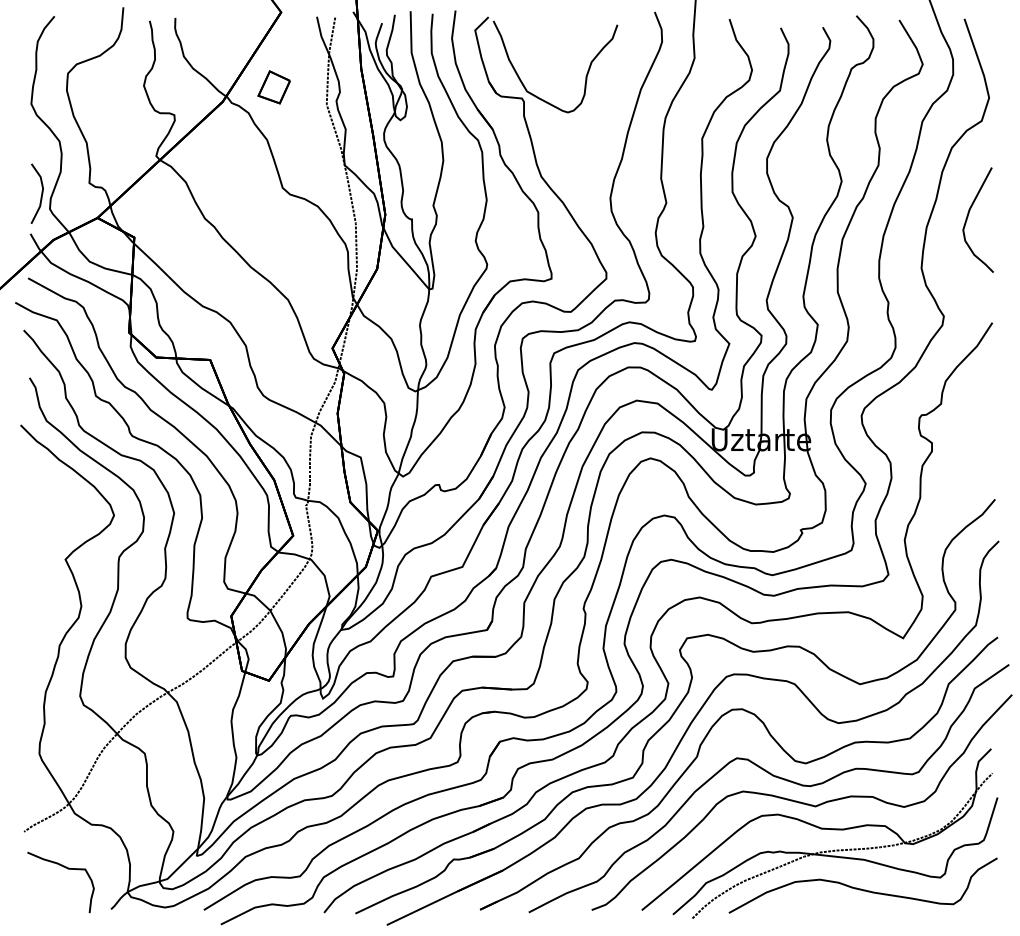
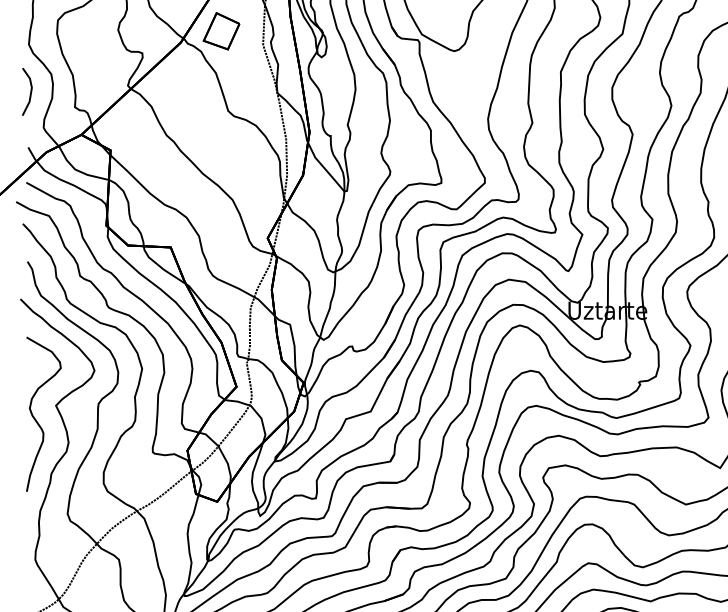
part: (273, 87) -> (220, 31), size x1.43
line: (41, 193) -> (30, 91), moved
curve: (39, 575) -> (35, 418), added

